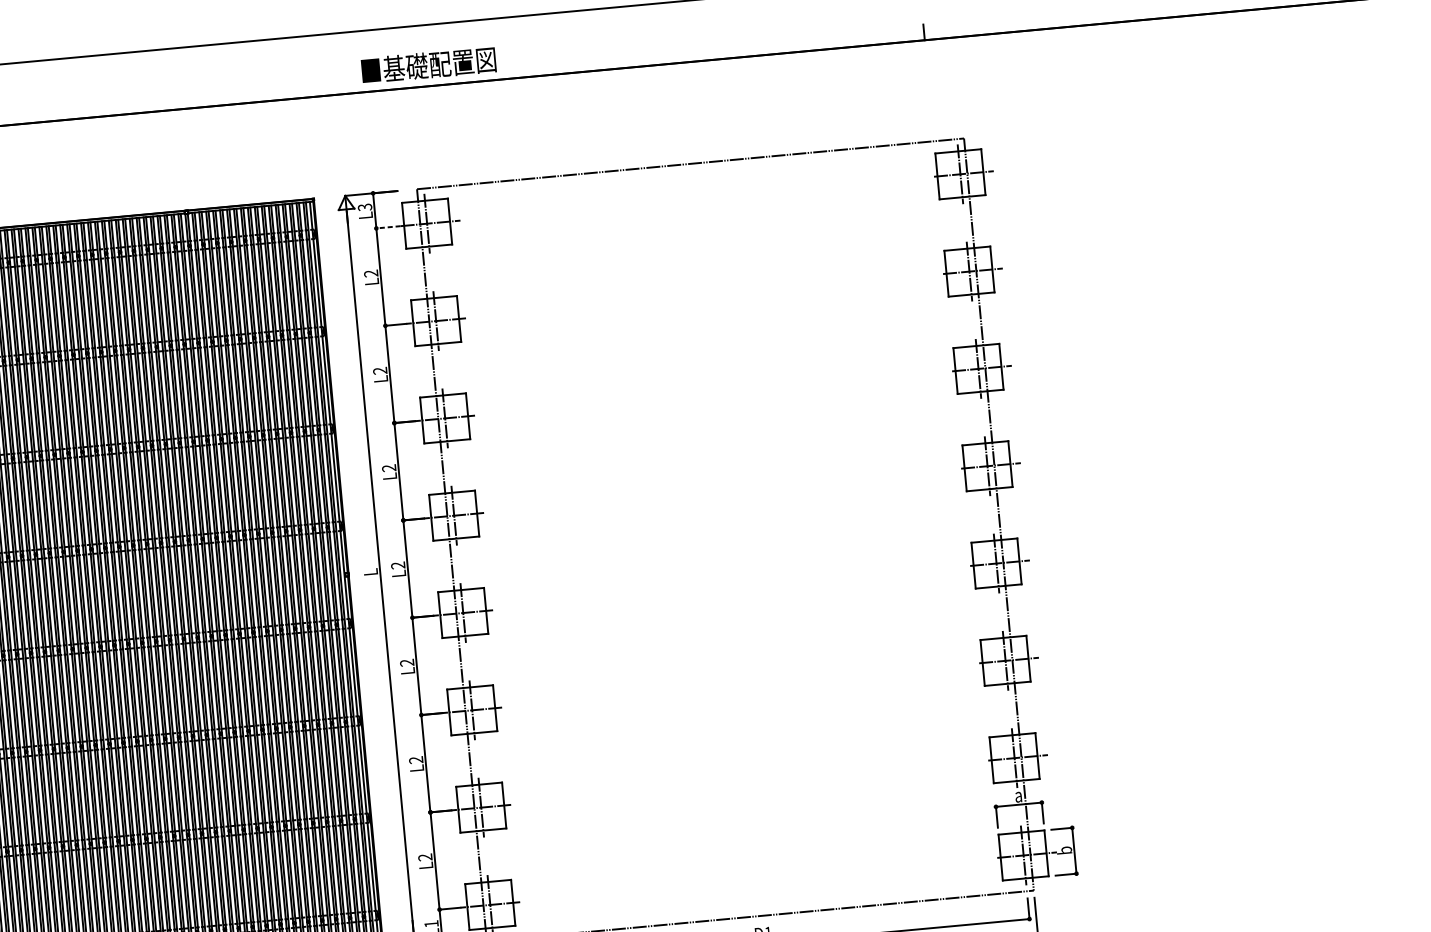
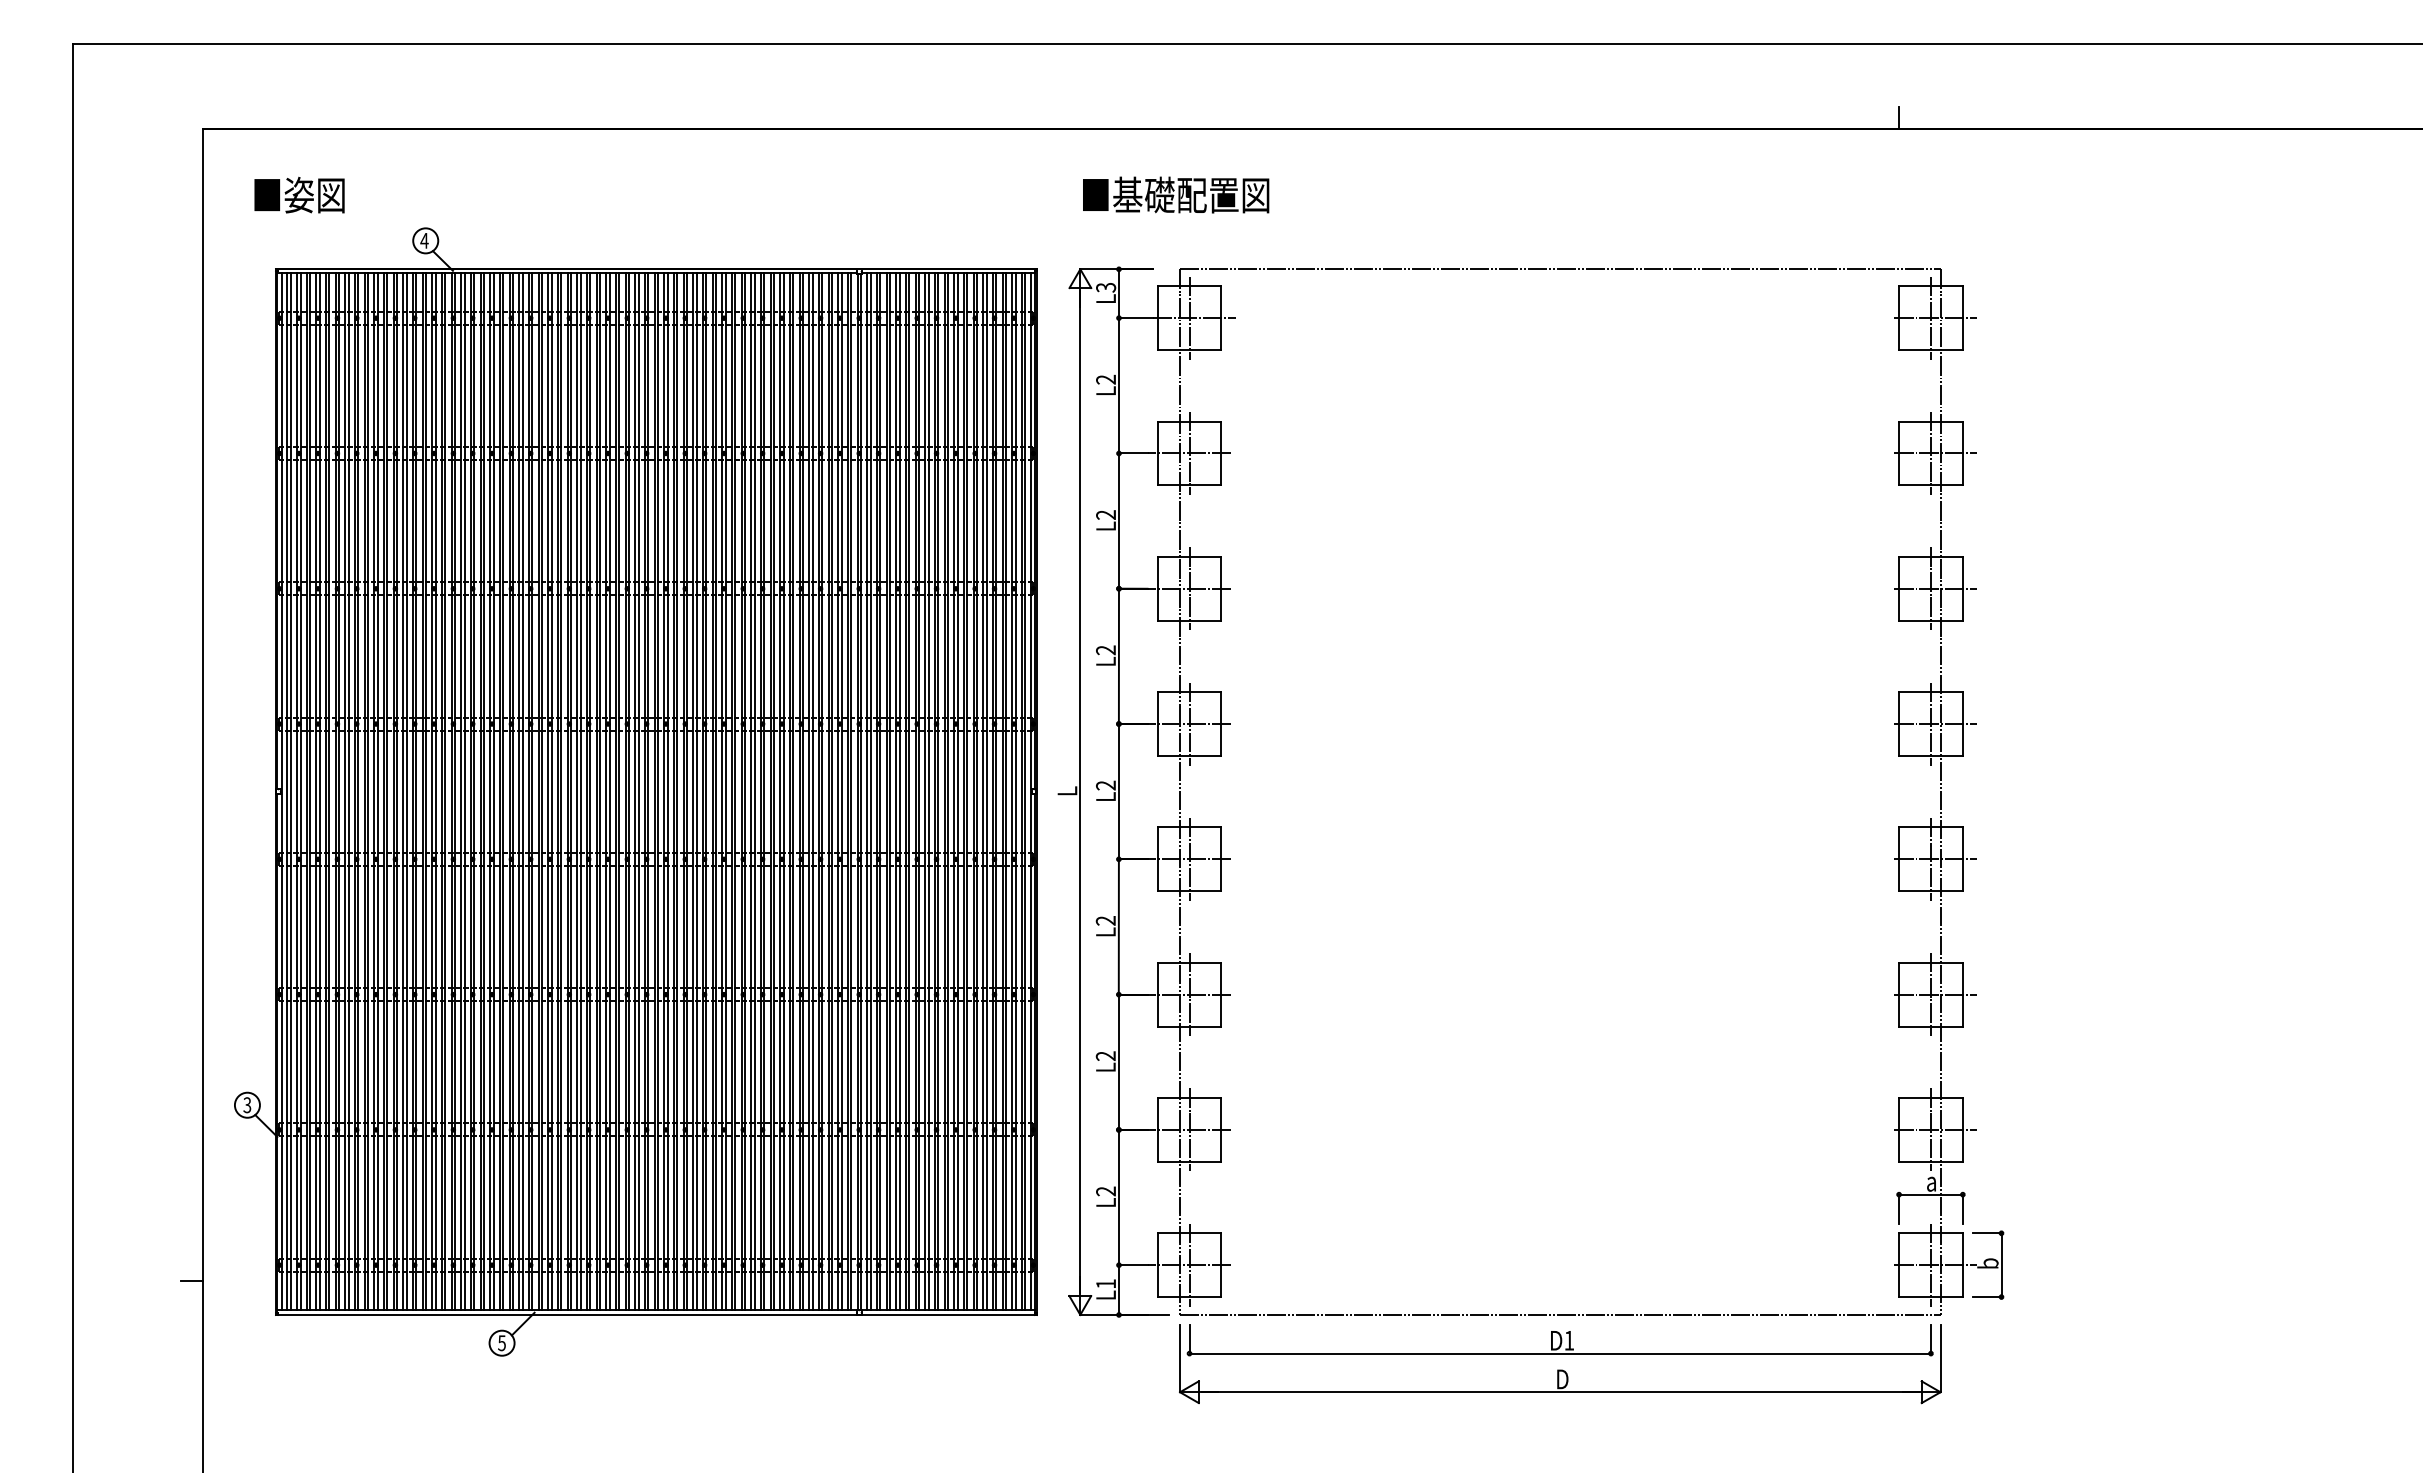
text: (429, 64) -> (1176, 194), moved
line: (388, 227) -> (1135, 318), dashed -> solid

